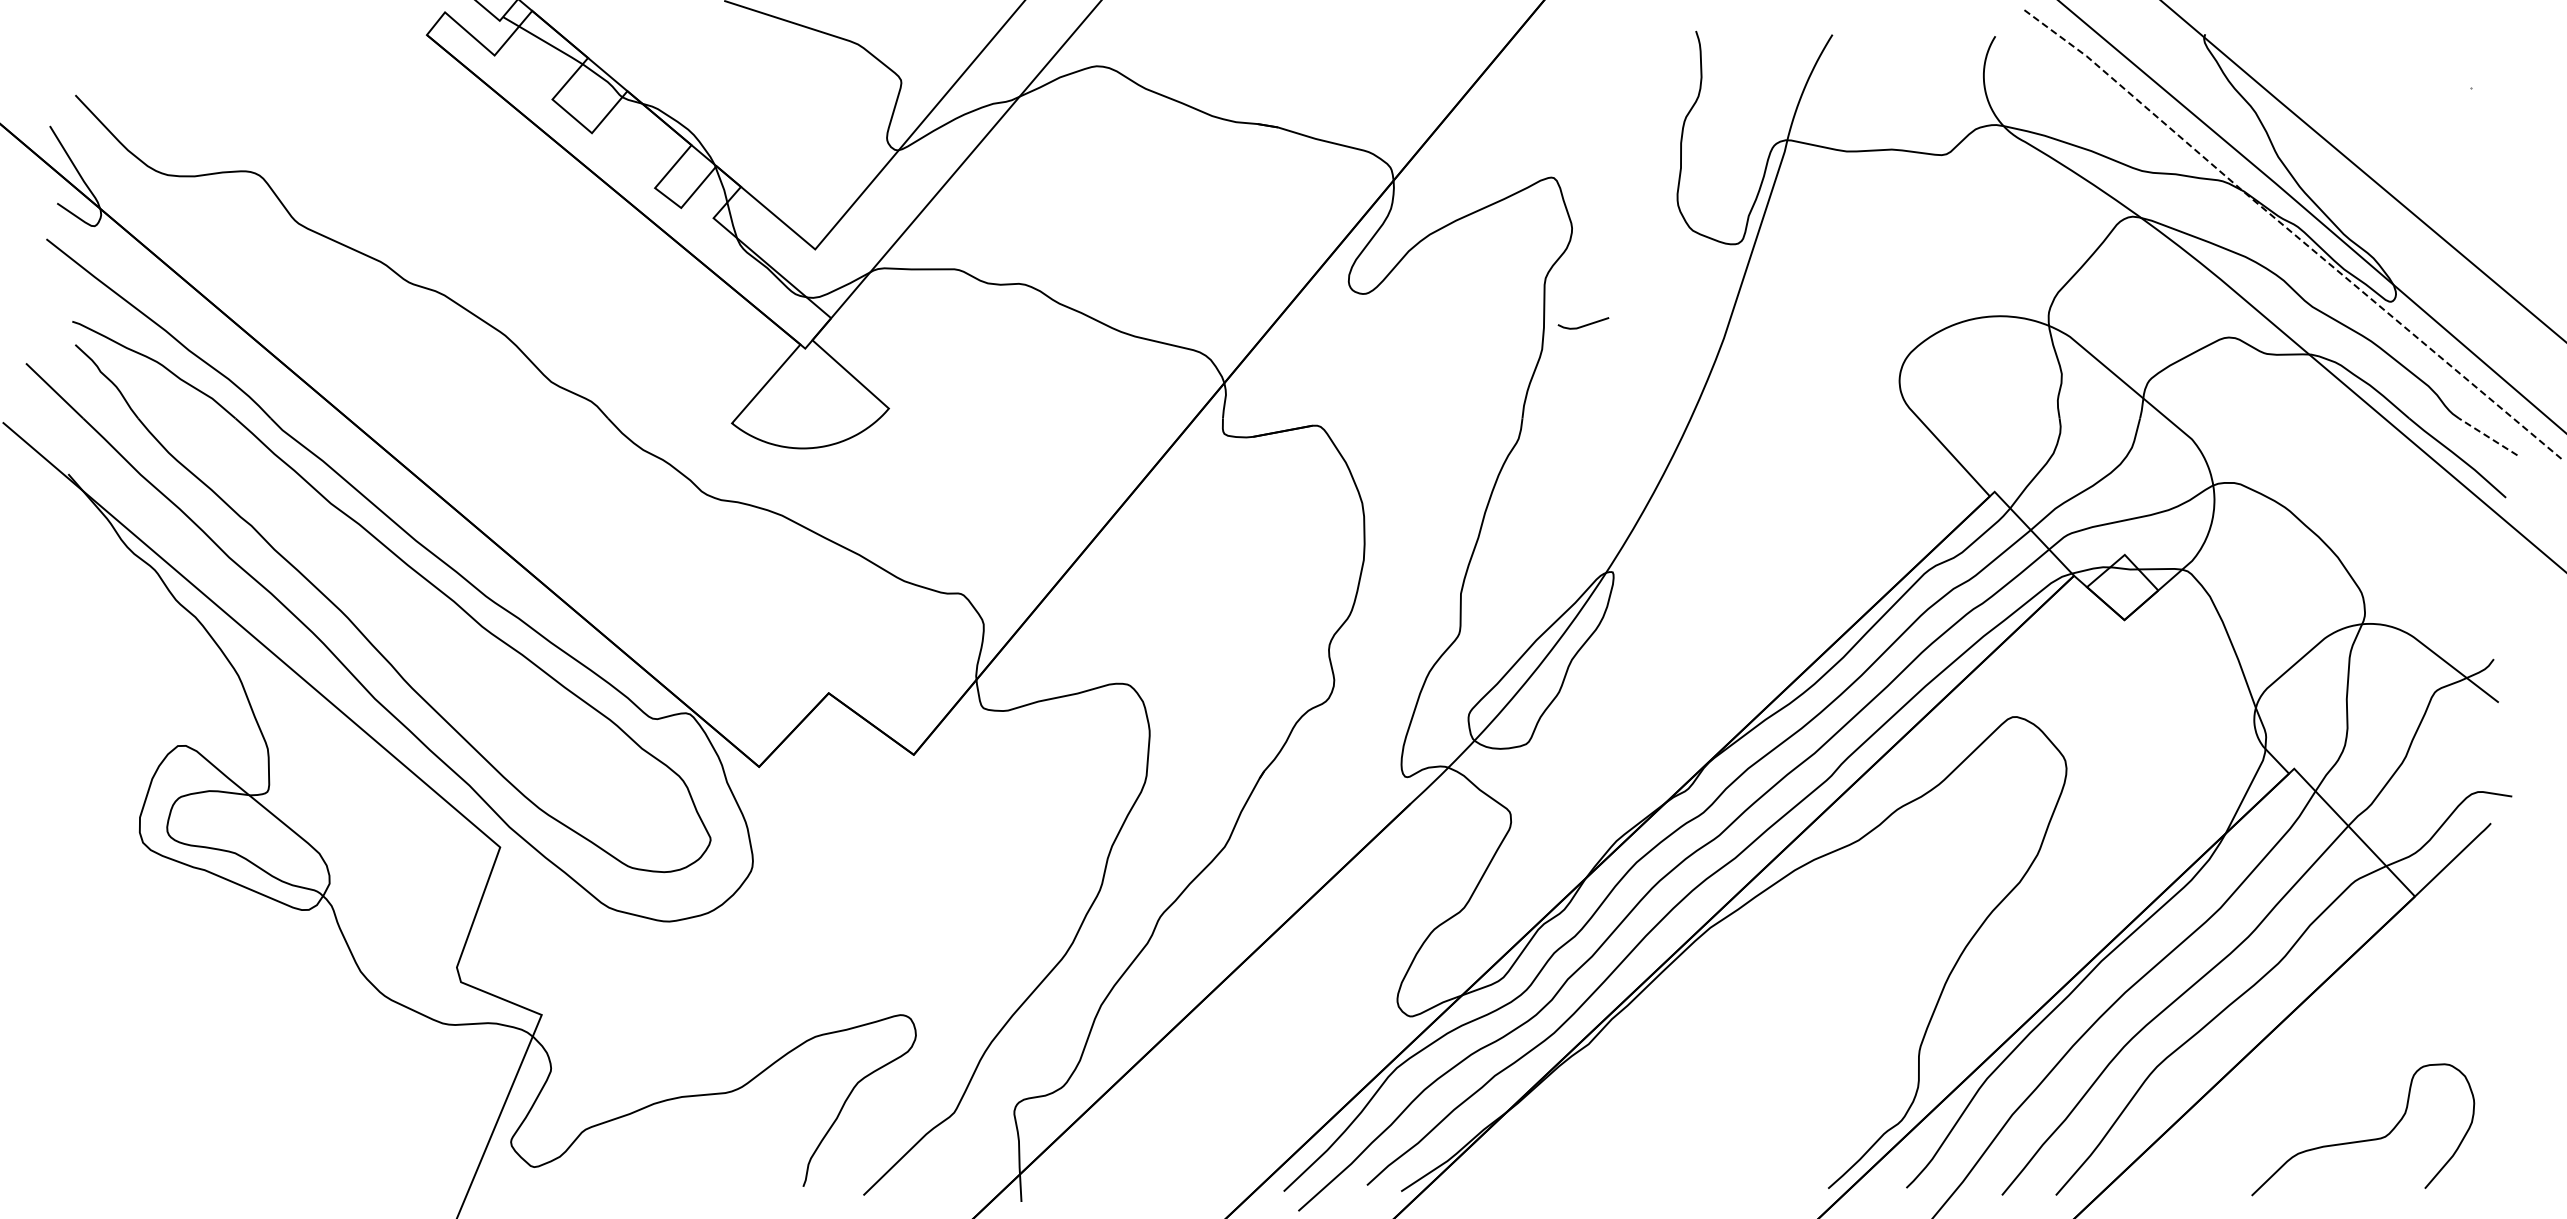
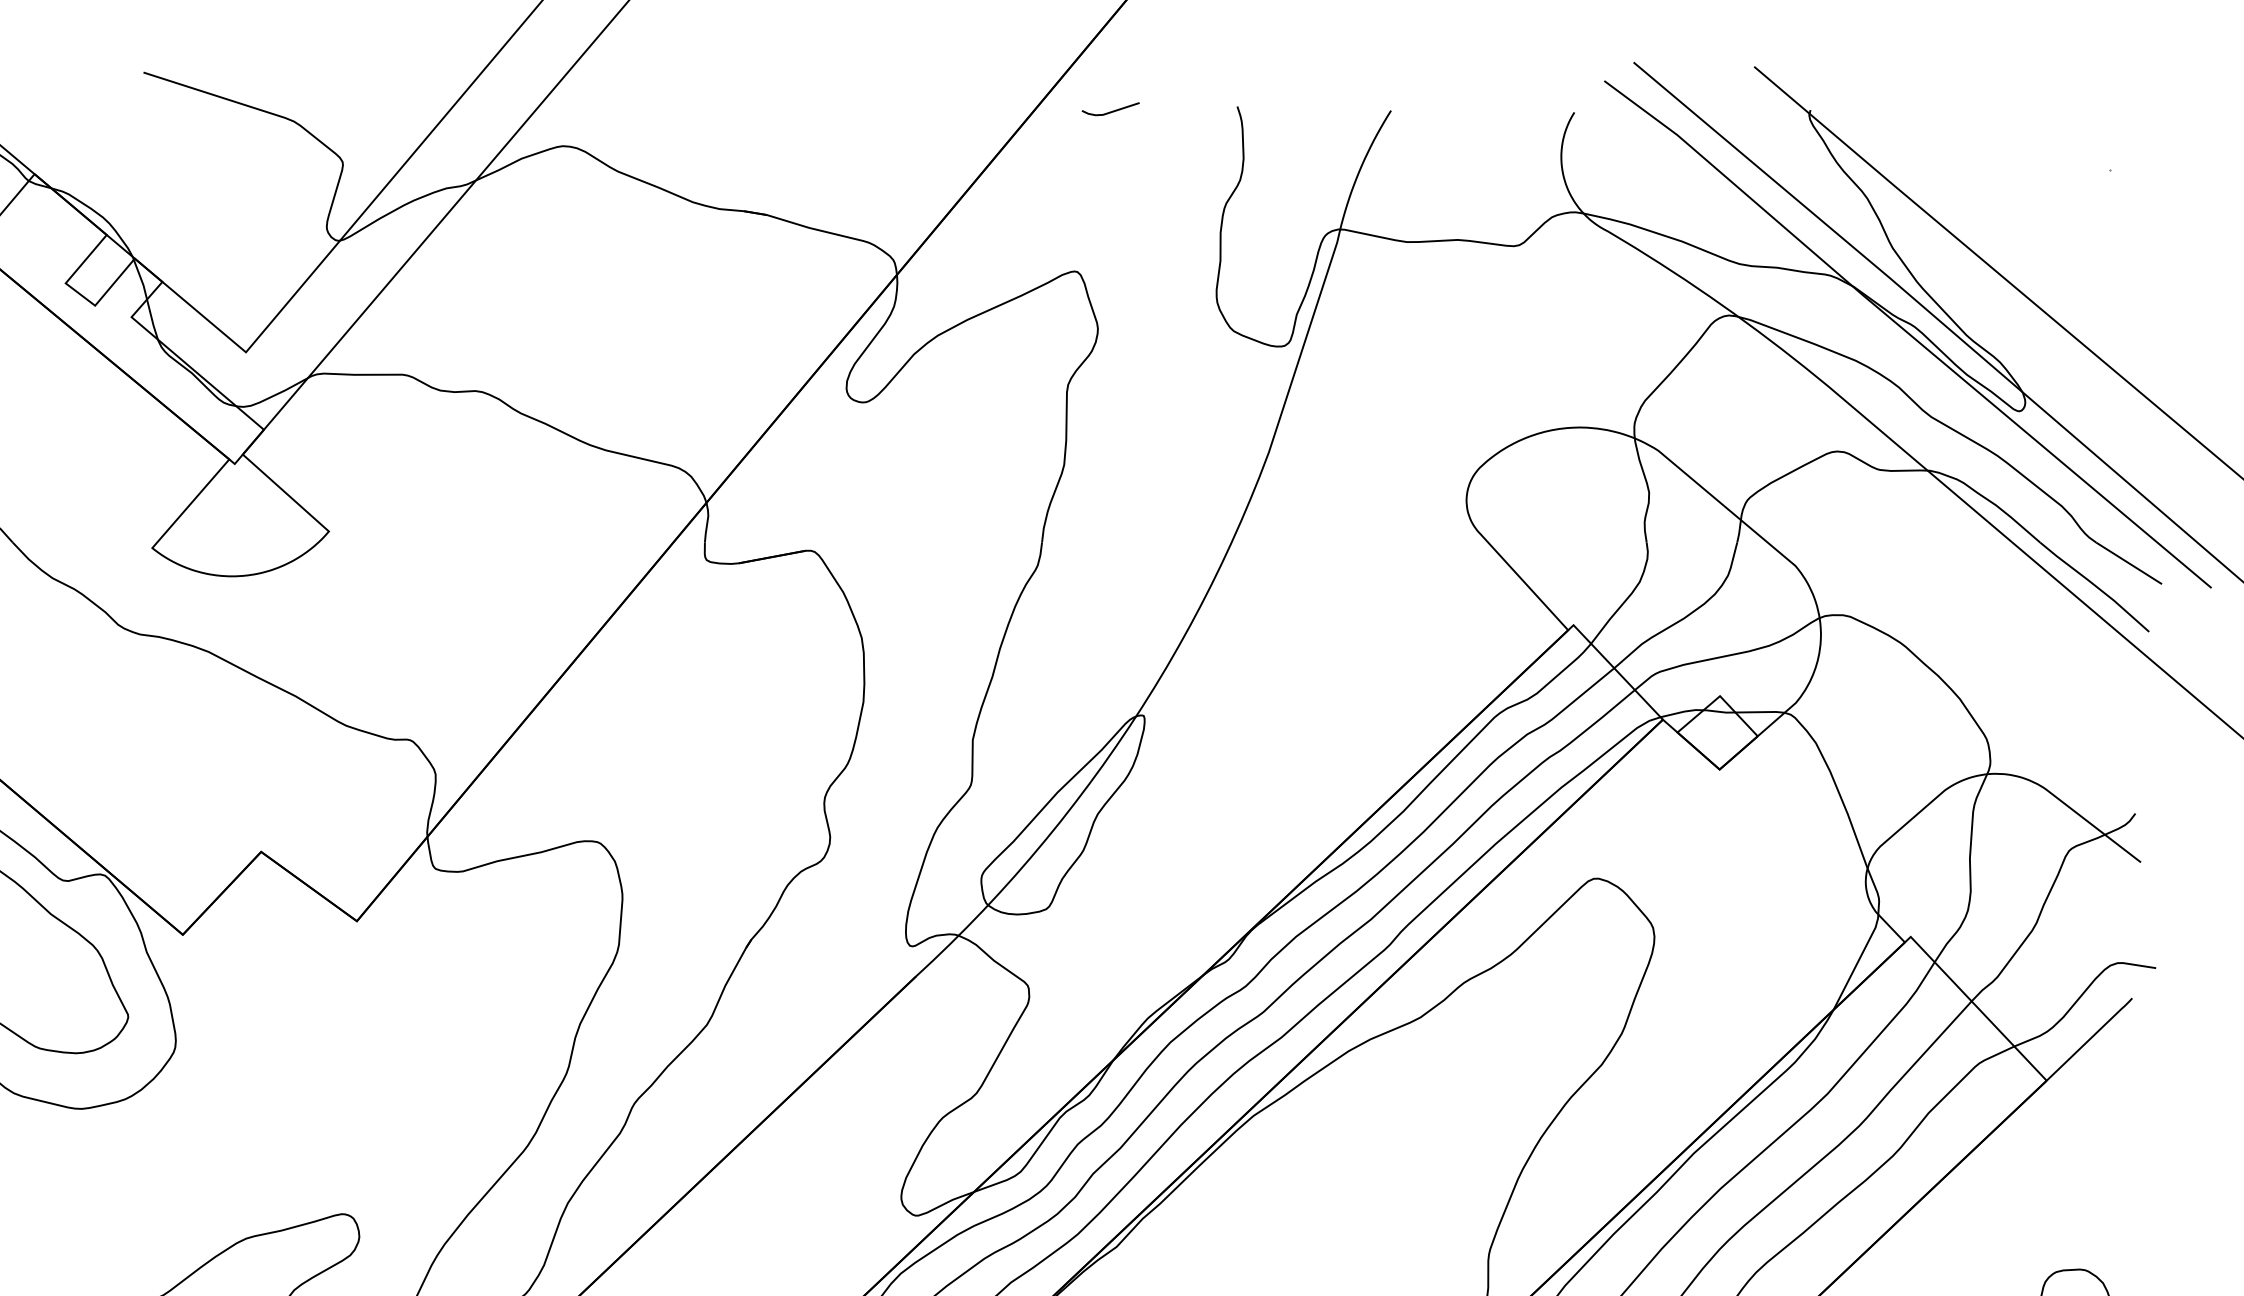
line: (2290, 231) -> (1906, 332), dashed -> solid
line: (1583, 325) -> (1110, 111), moved
line: (2488, 436) -> (2129, 562), dashed -> solid

